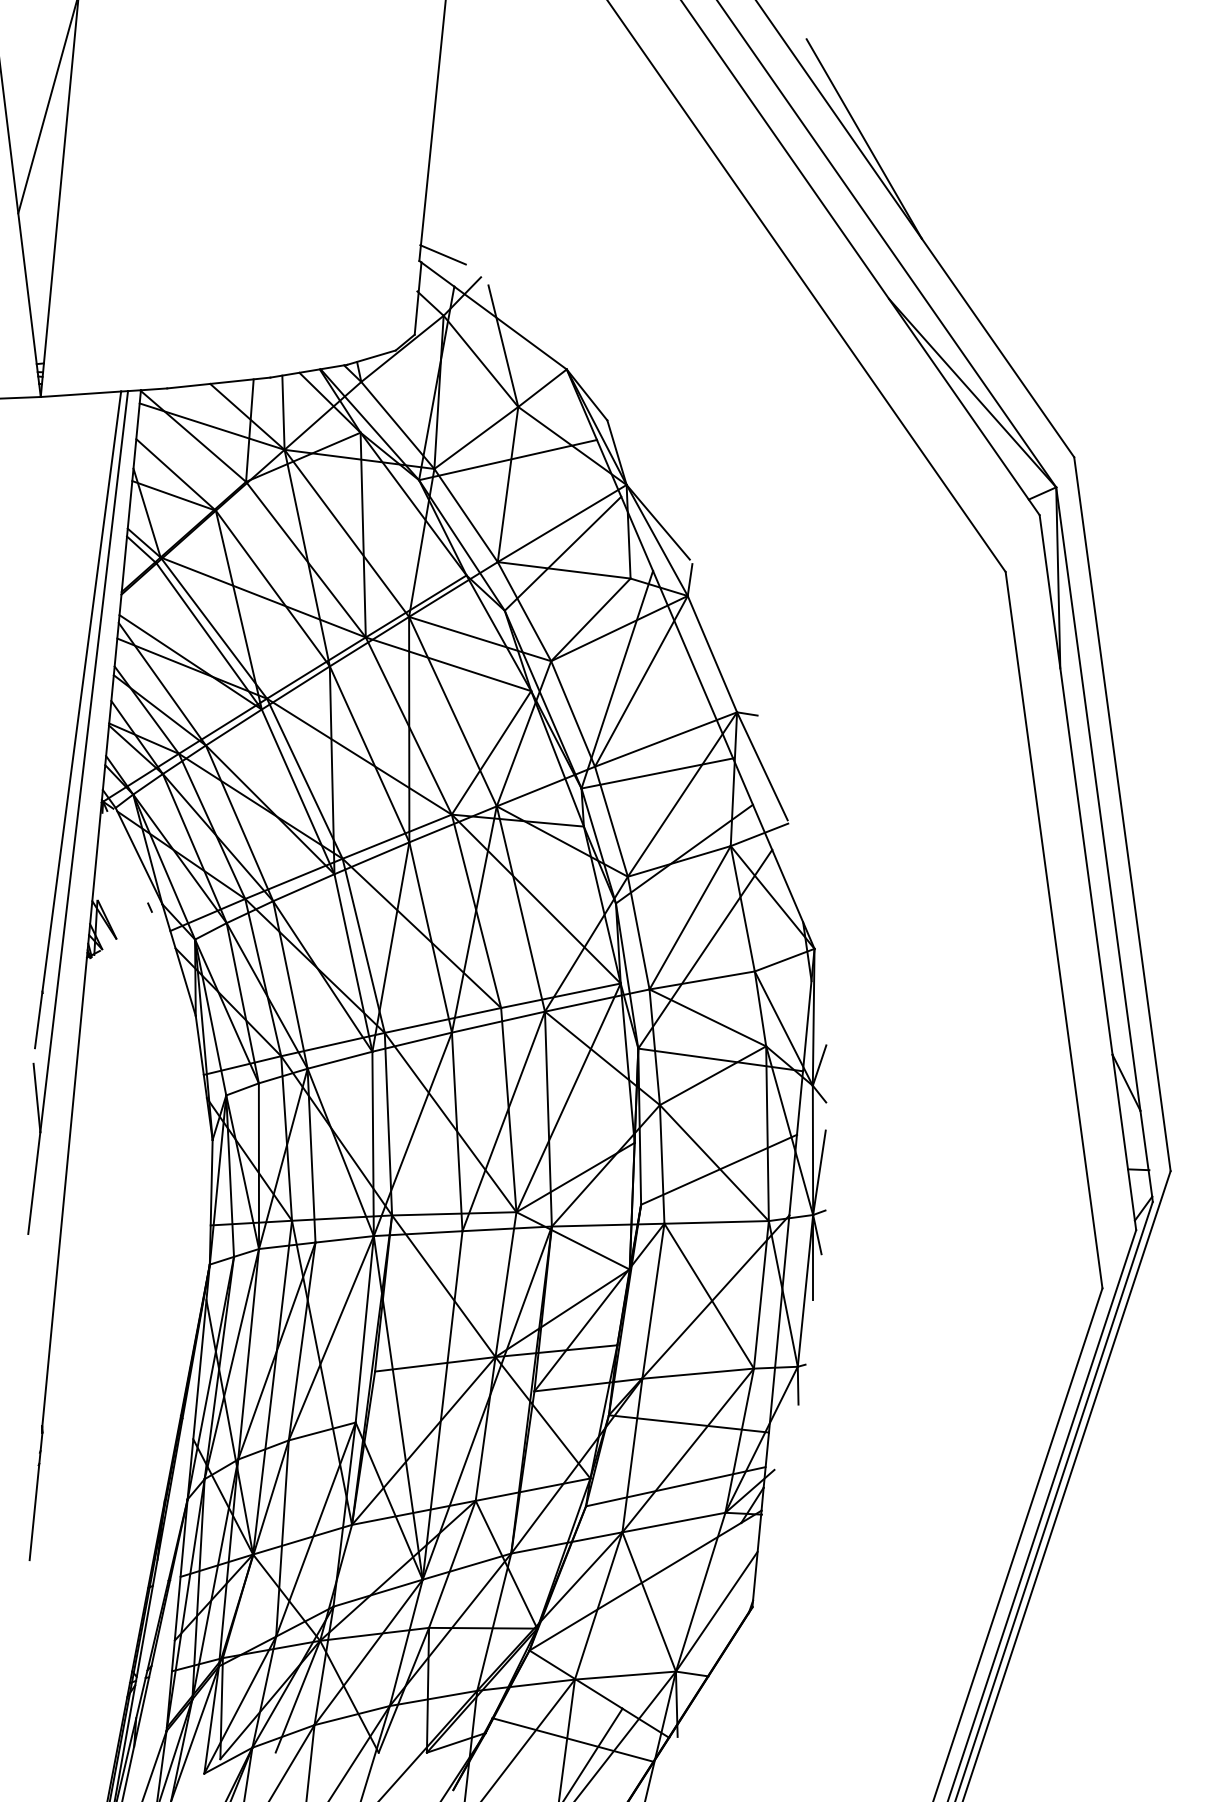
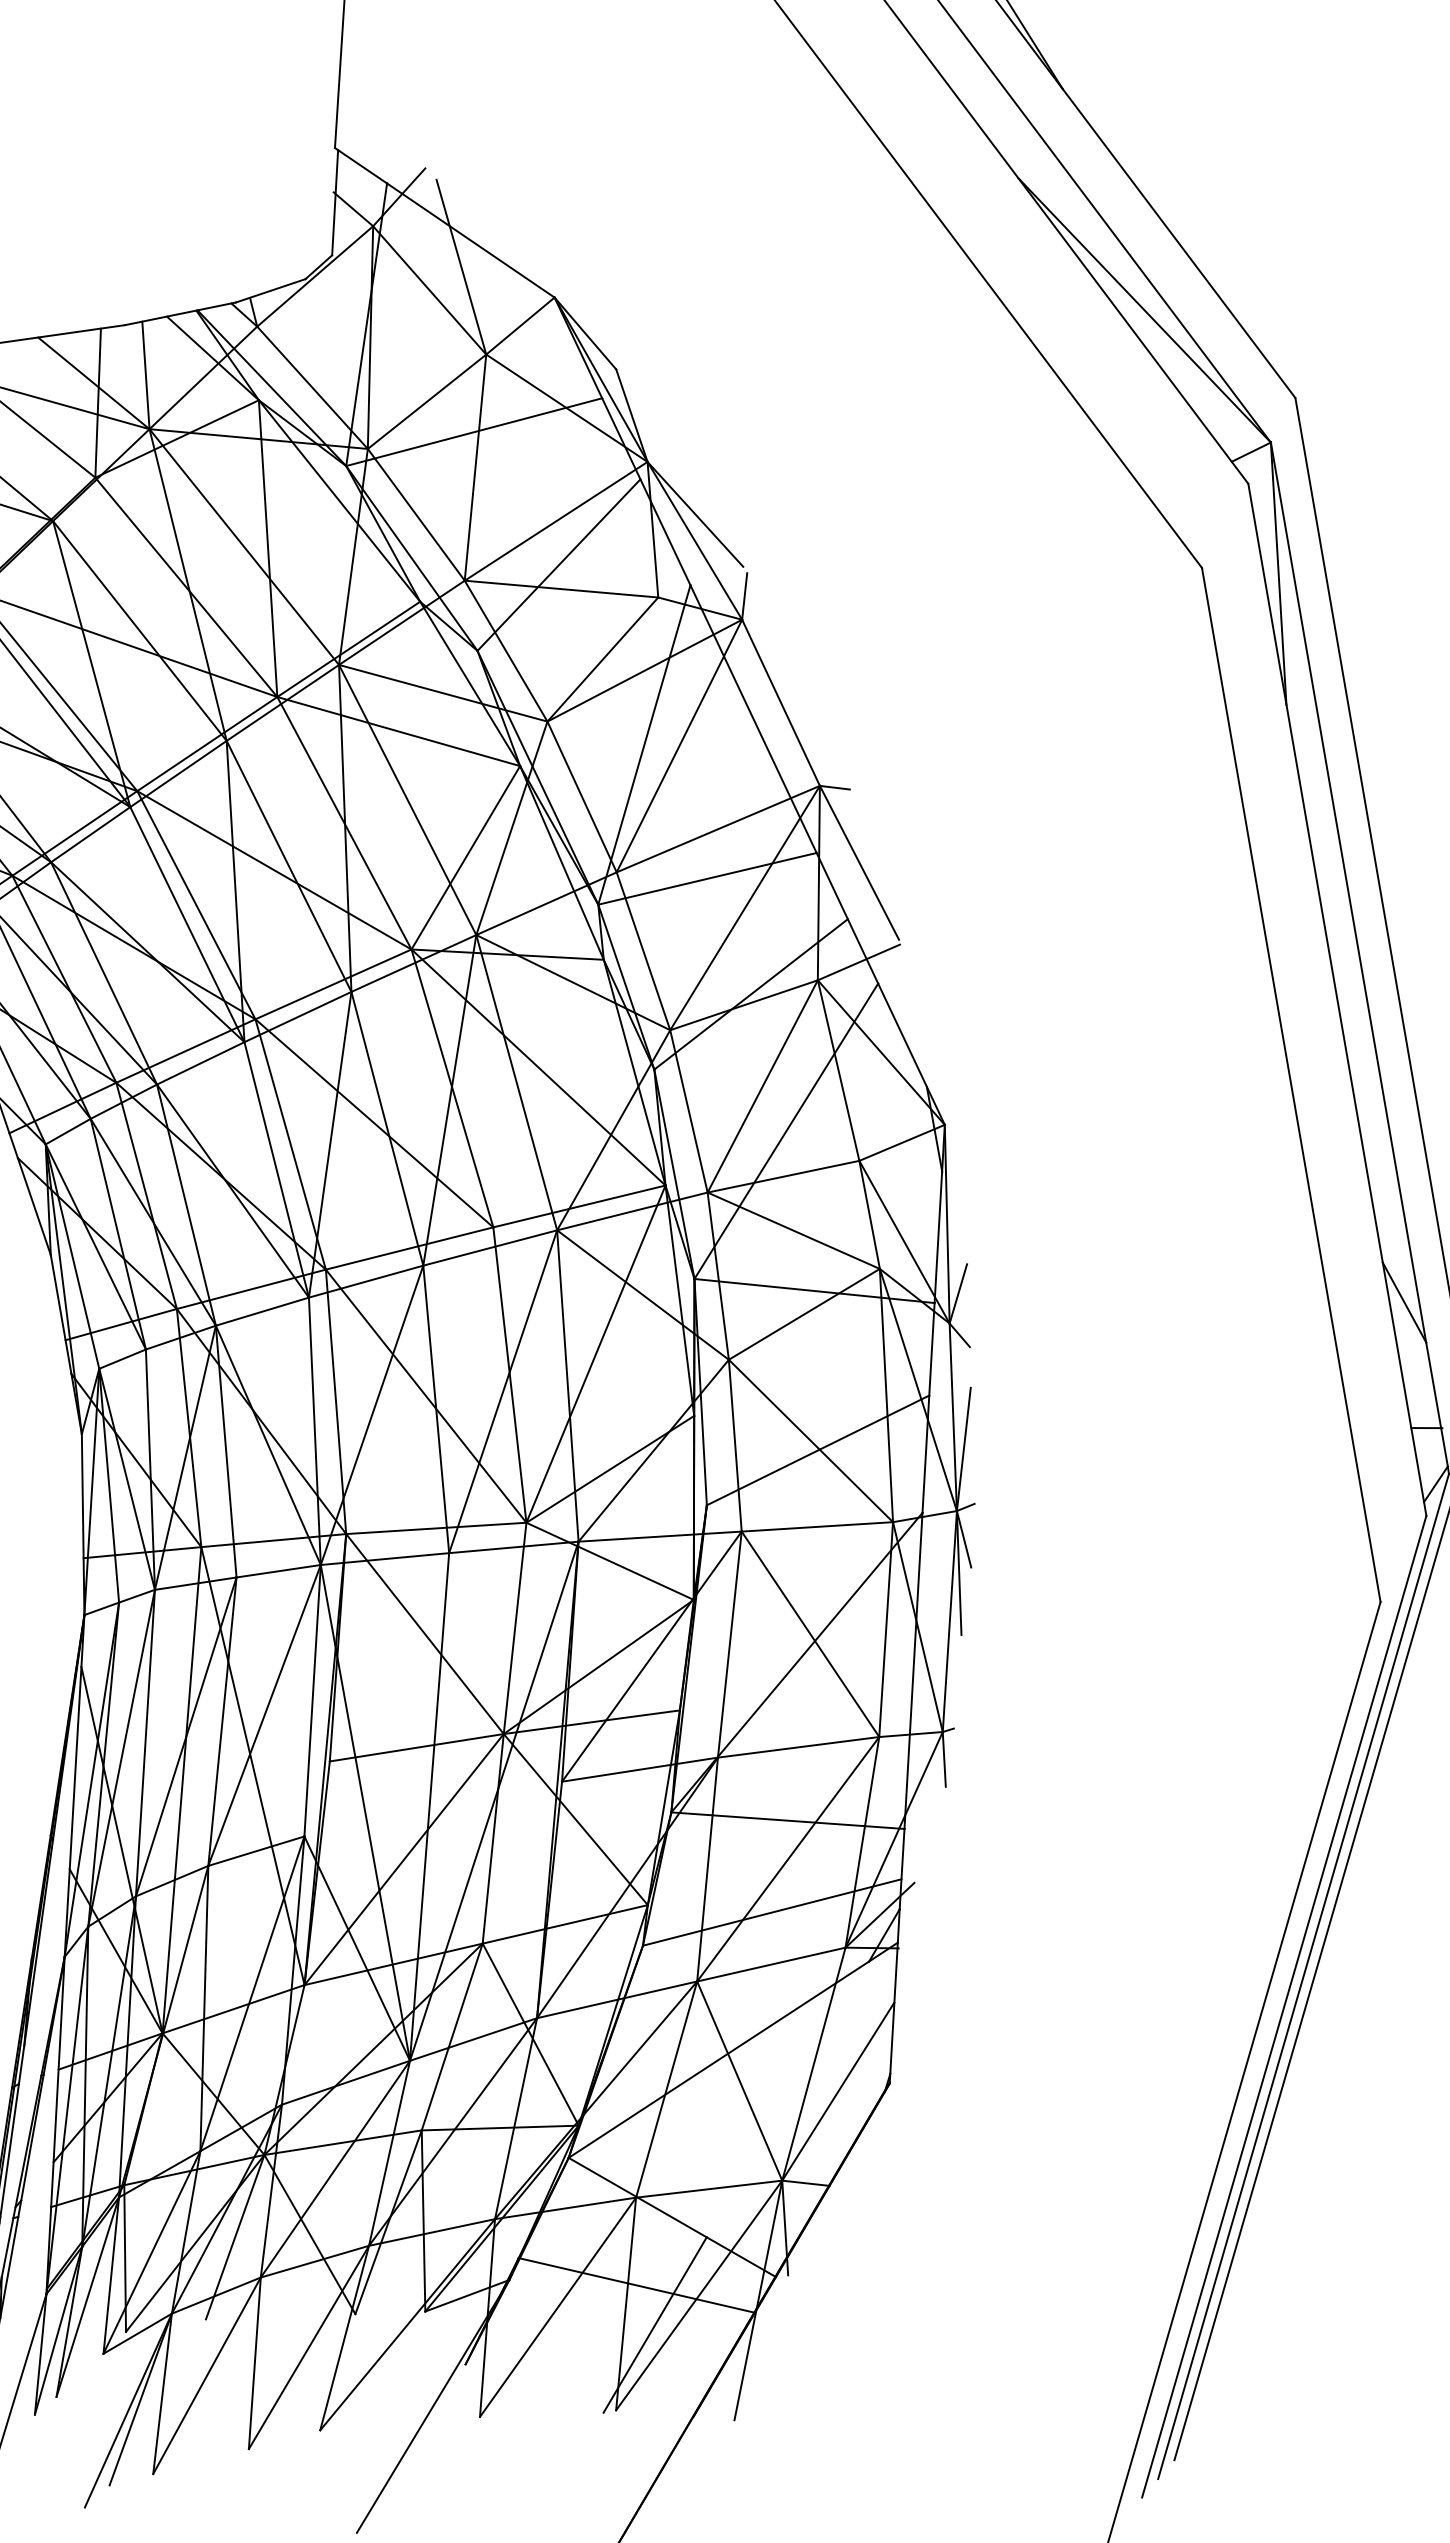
line: (442, 254) -> (368, 137), removed

